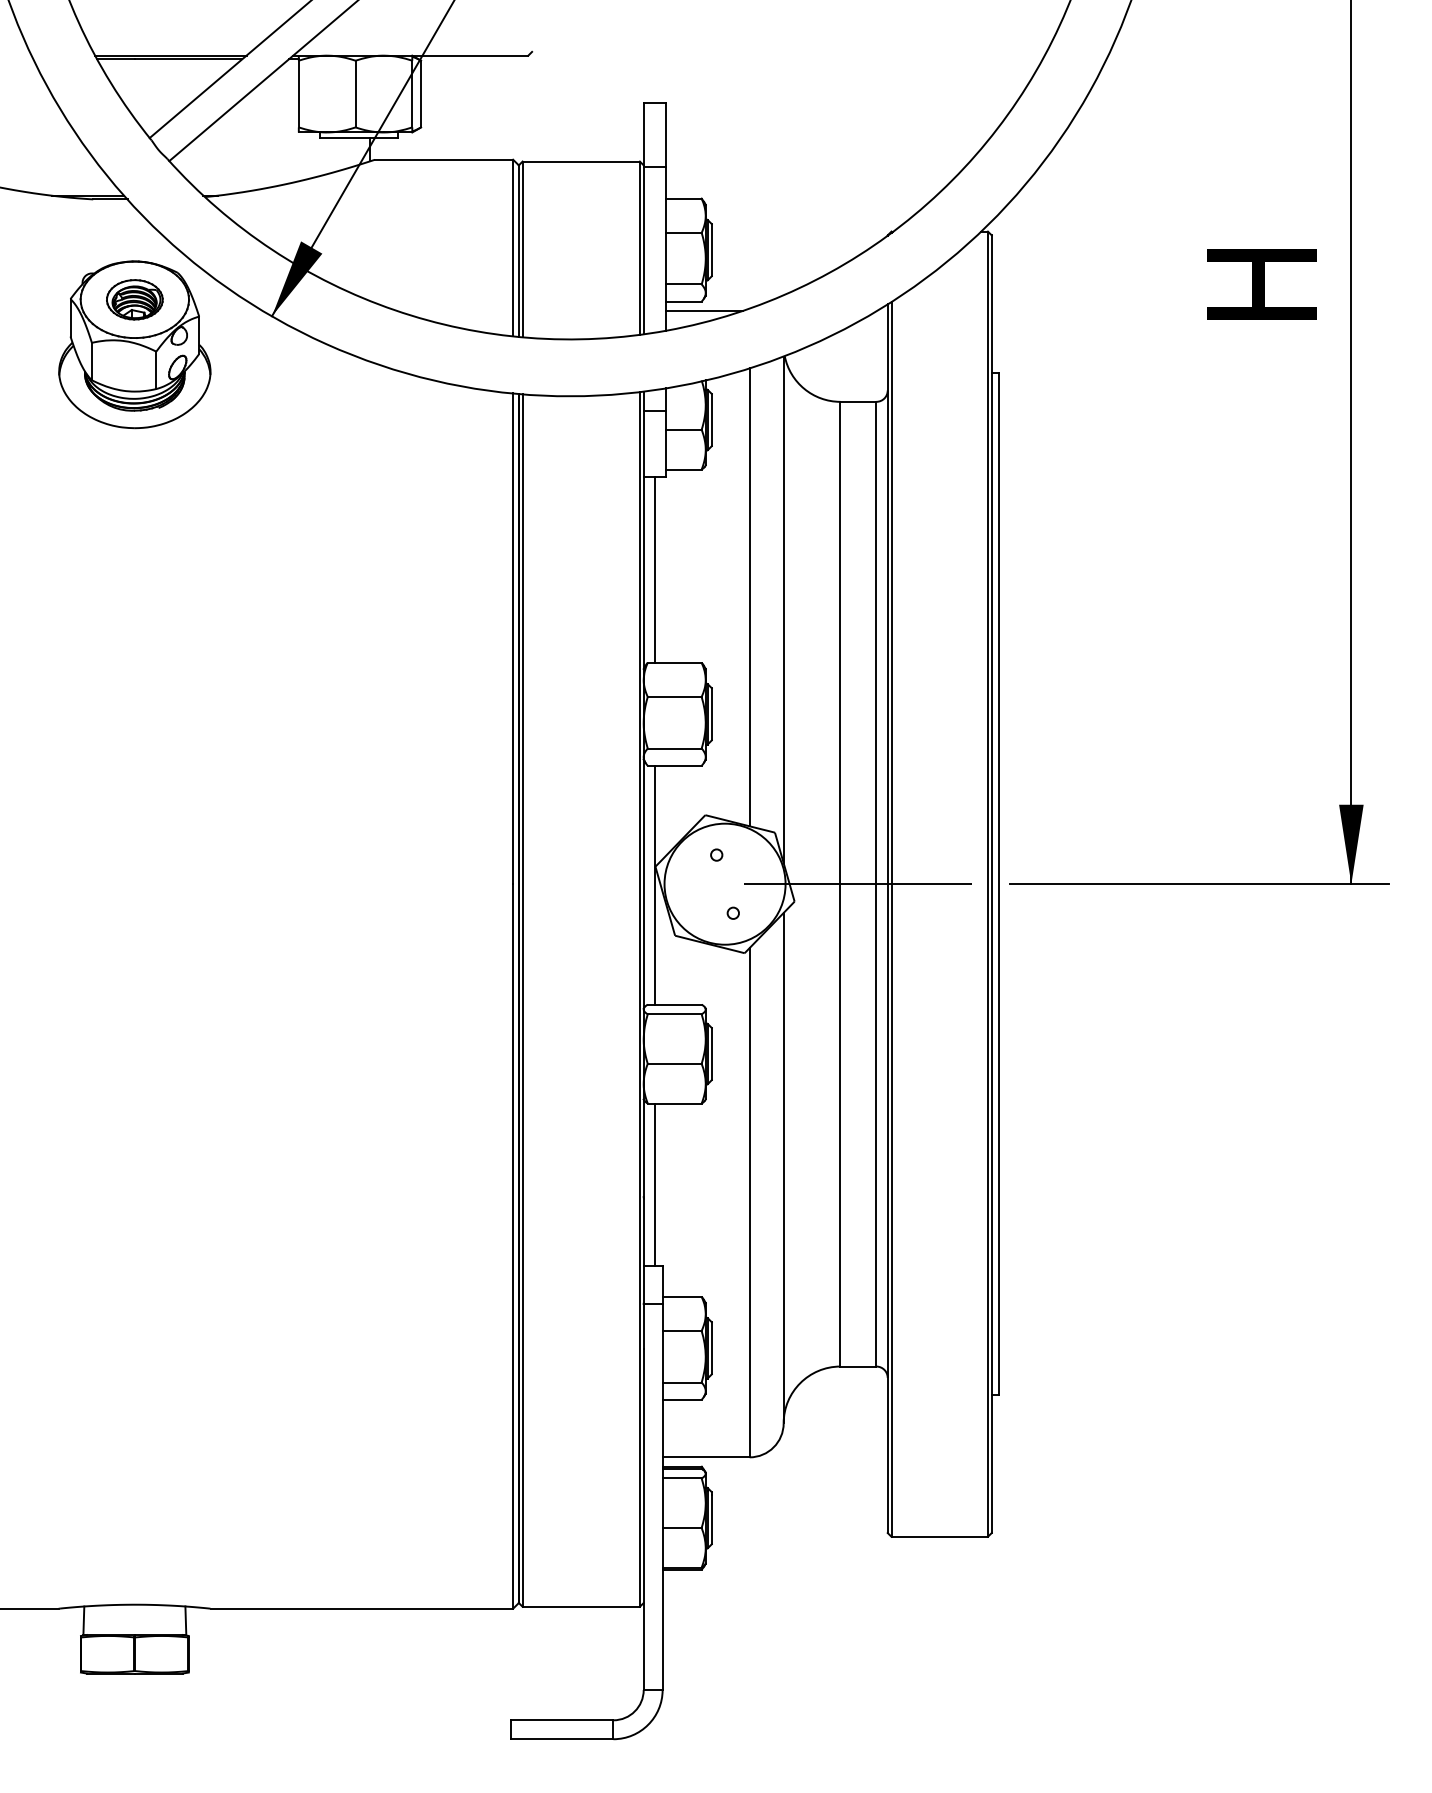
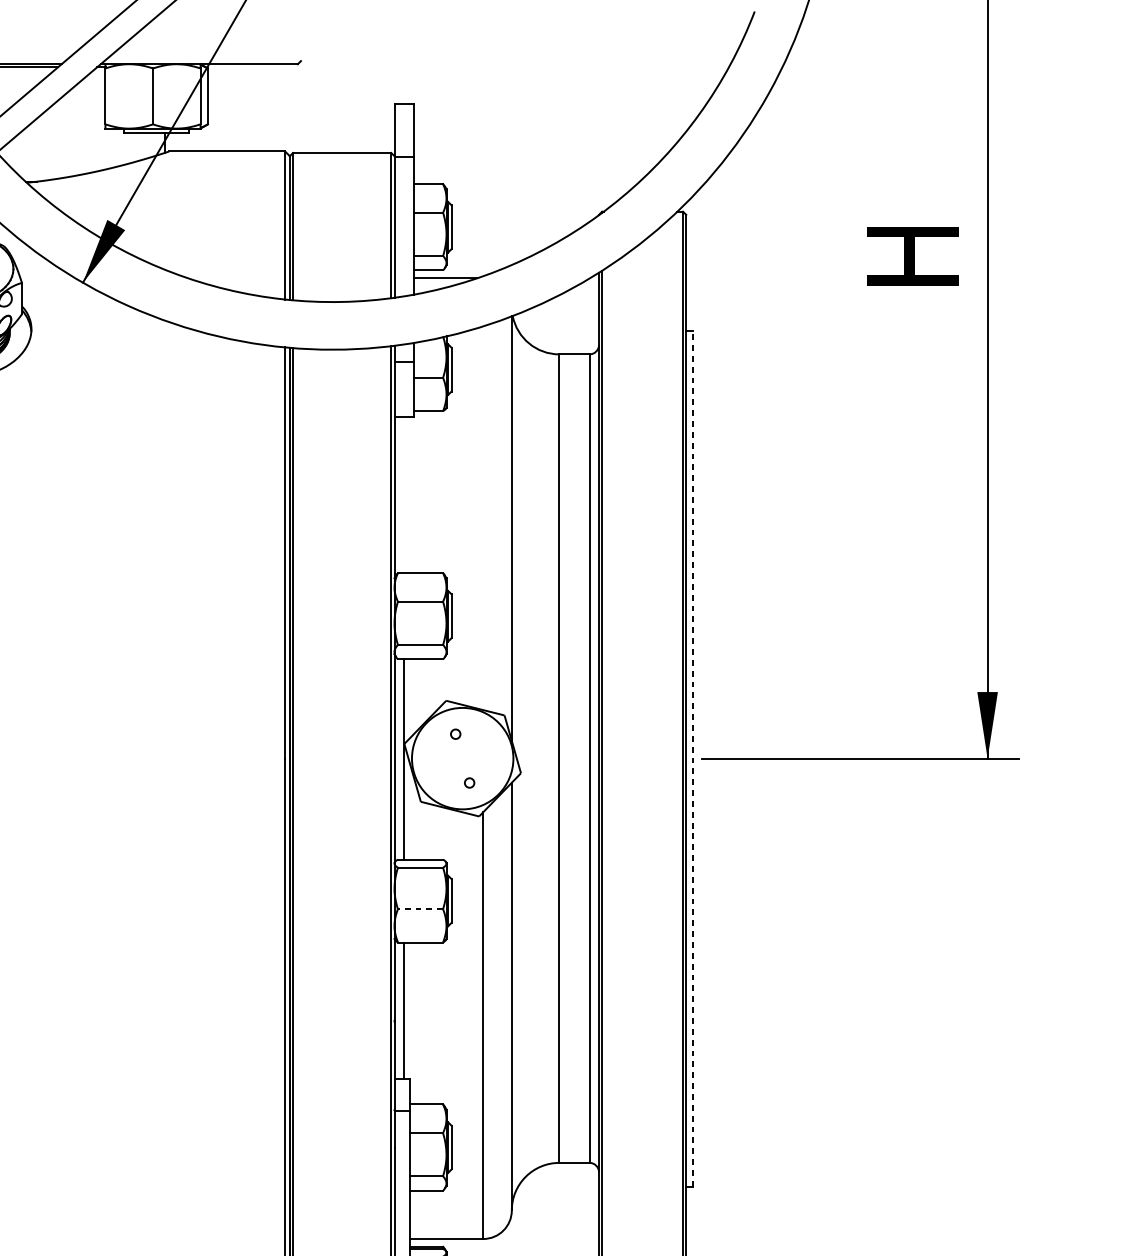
line: (655, 569) -> (404, 494), removed
line: (749, 597) -> (483, 518), removed
line: (858, 884) -> (574, 758), removed
line: (999, 884) -> (692, 758), solid -> dashed
line: (674, 1063) -> (420, 908), solid -> dashed

